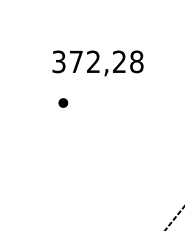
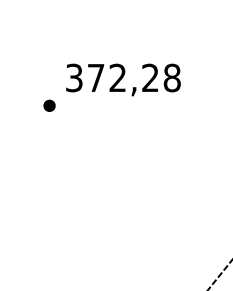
part: (63, 102) -> (49, 105), moved

